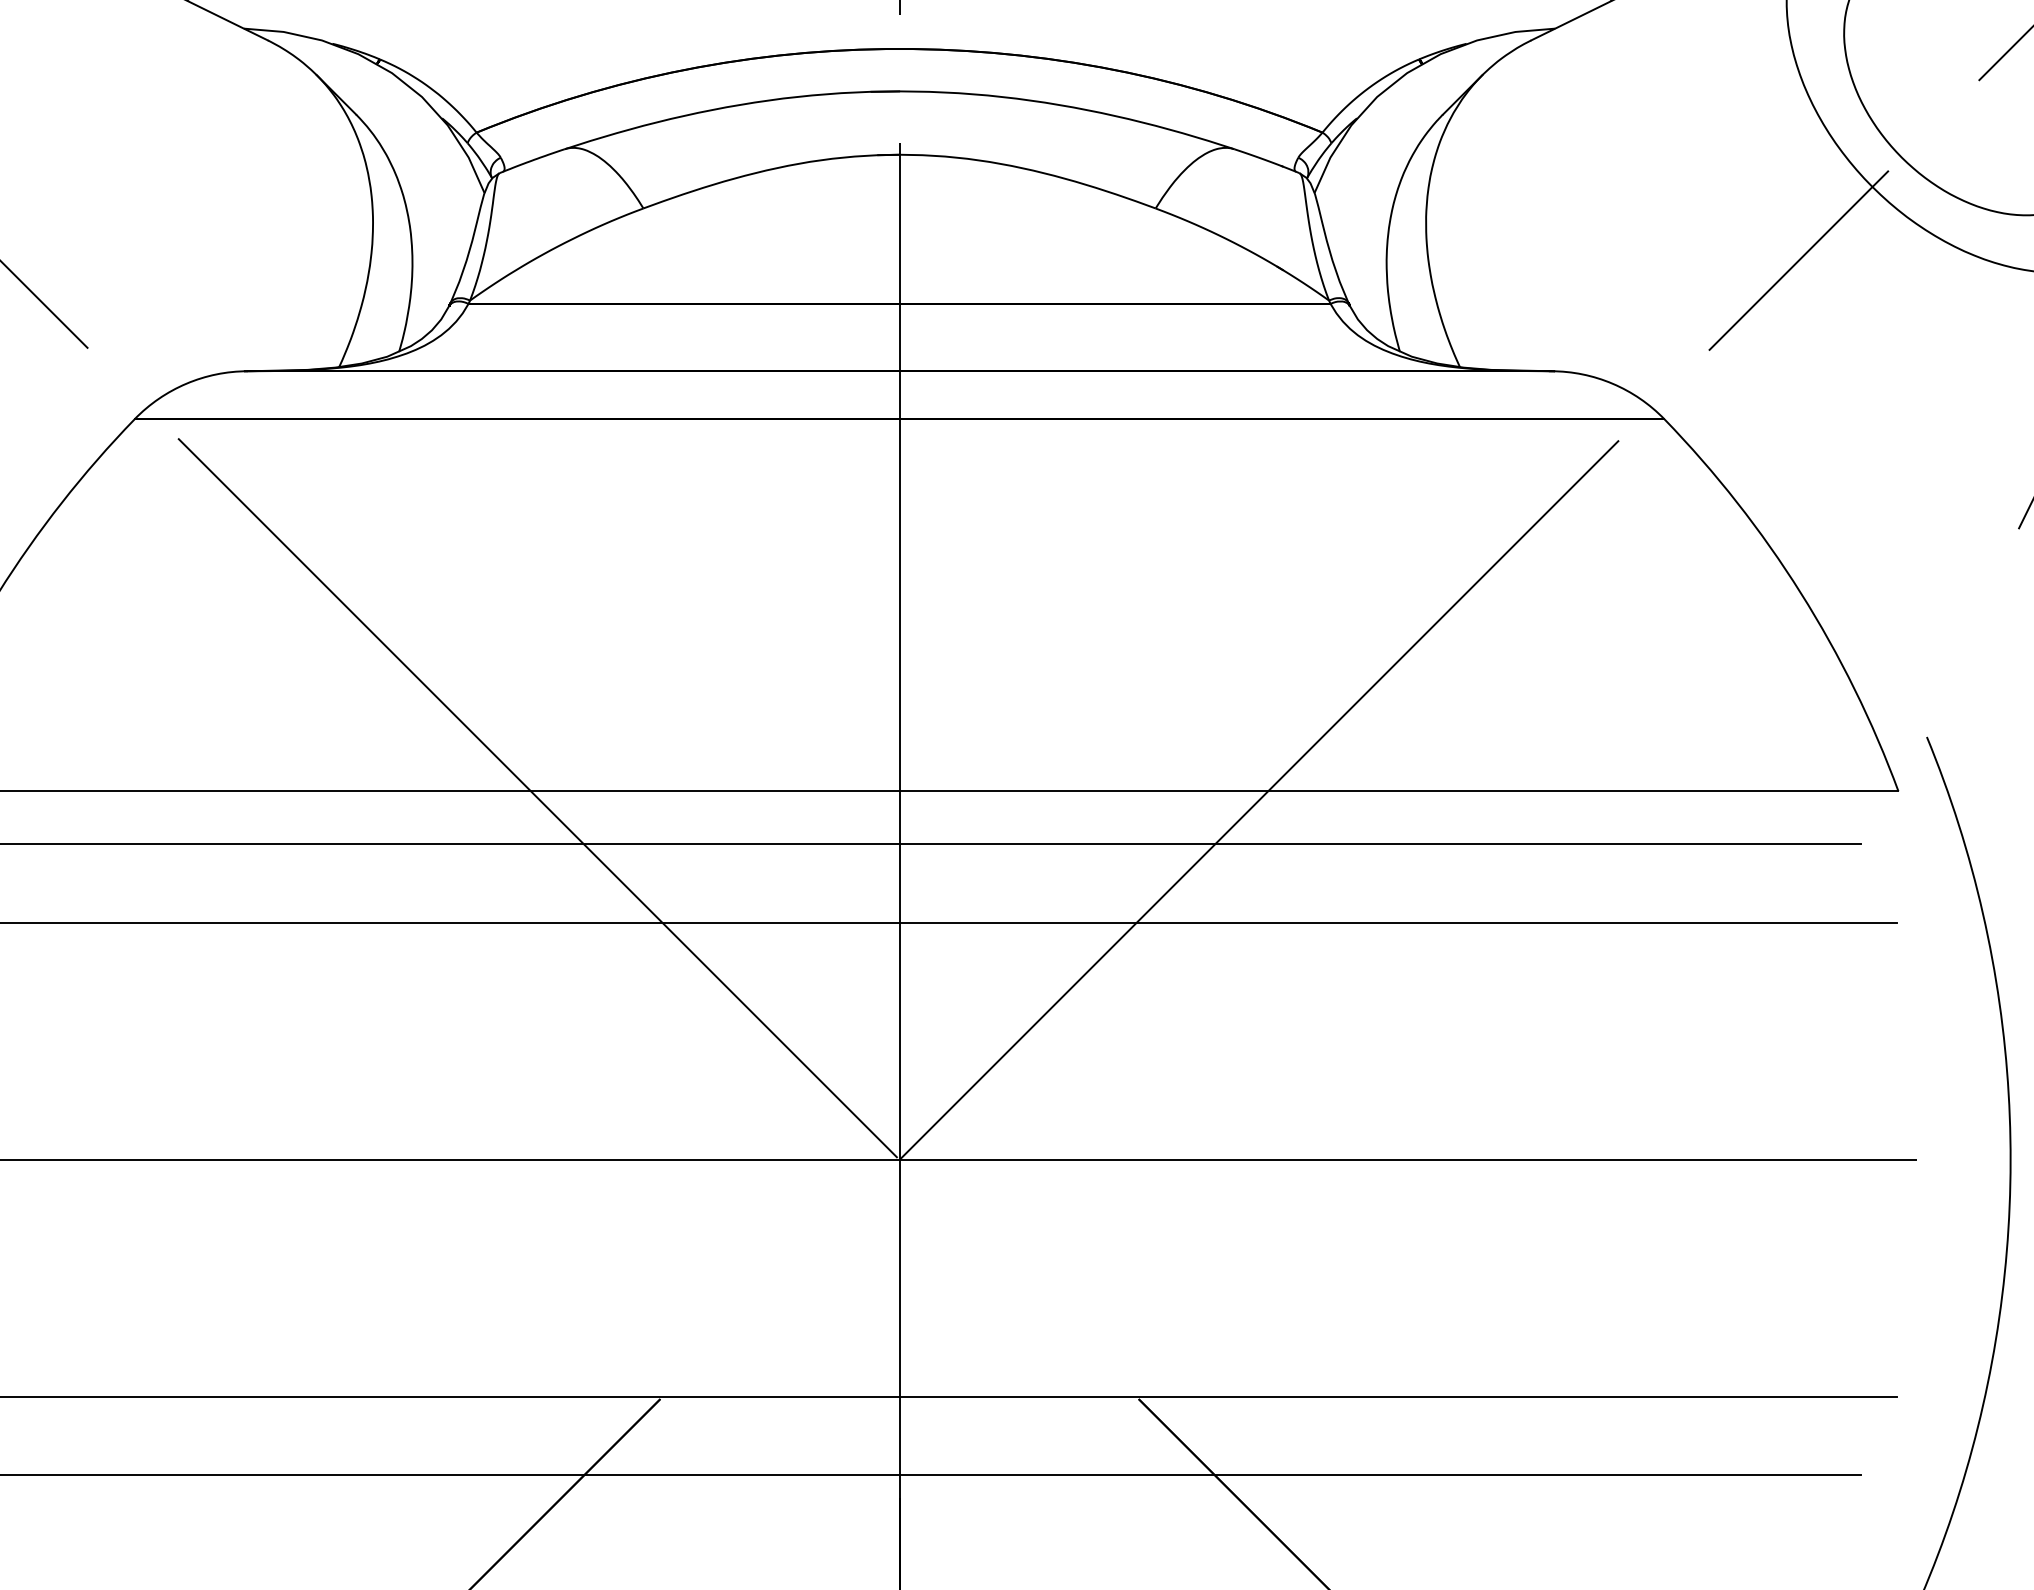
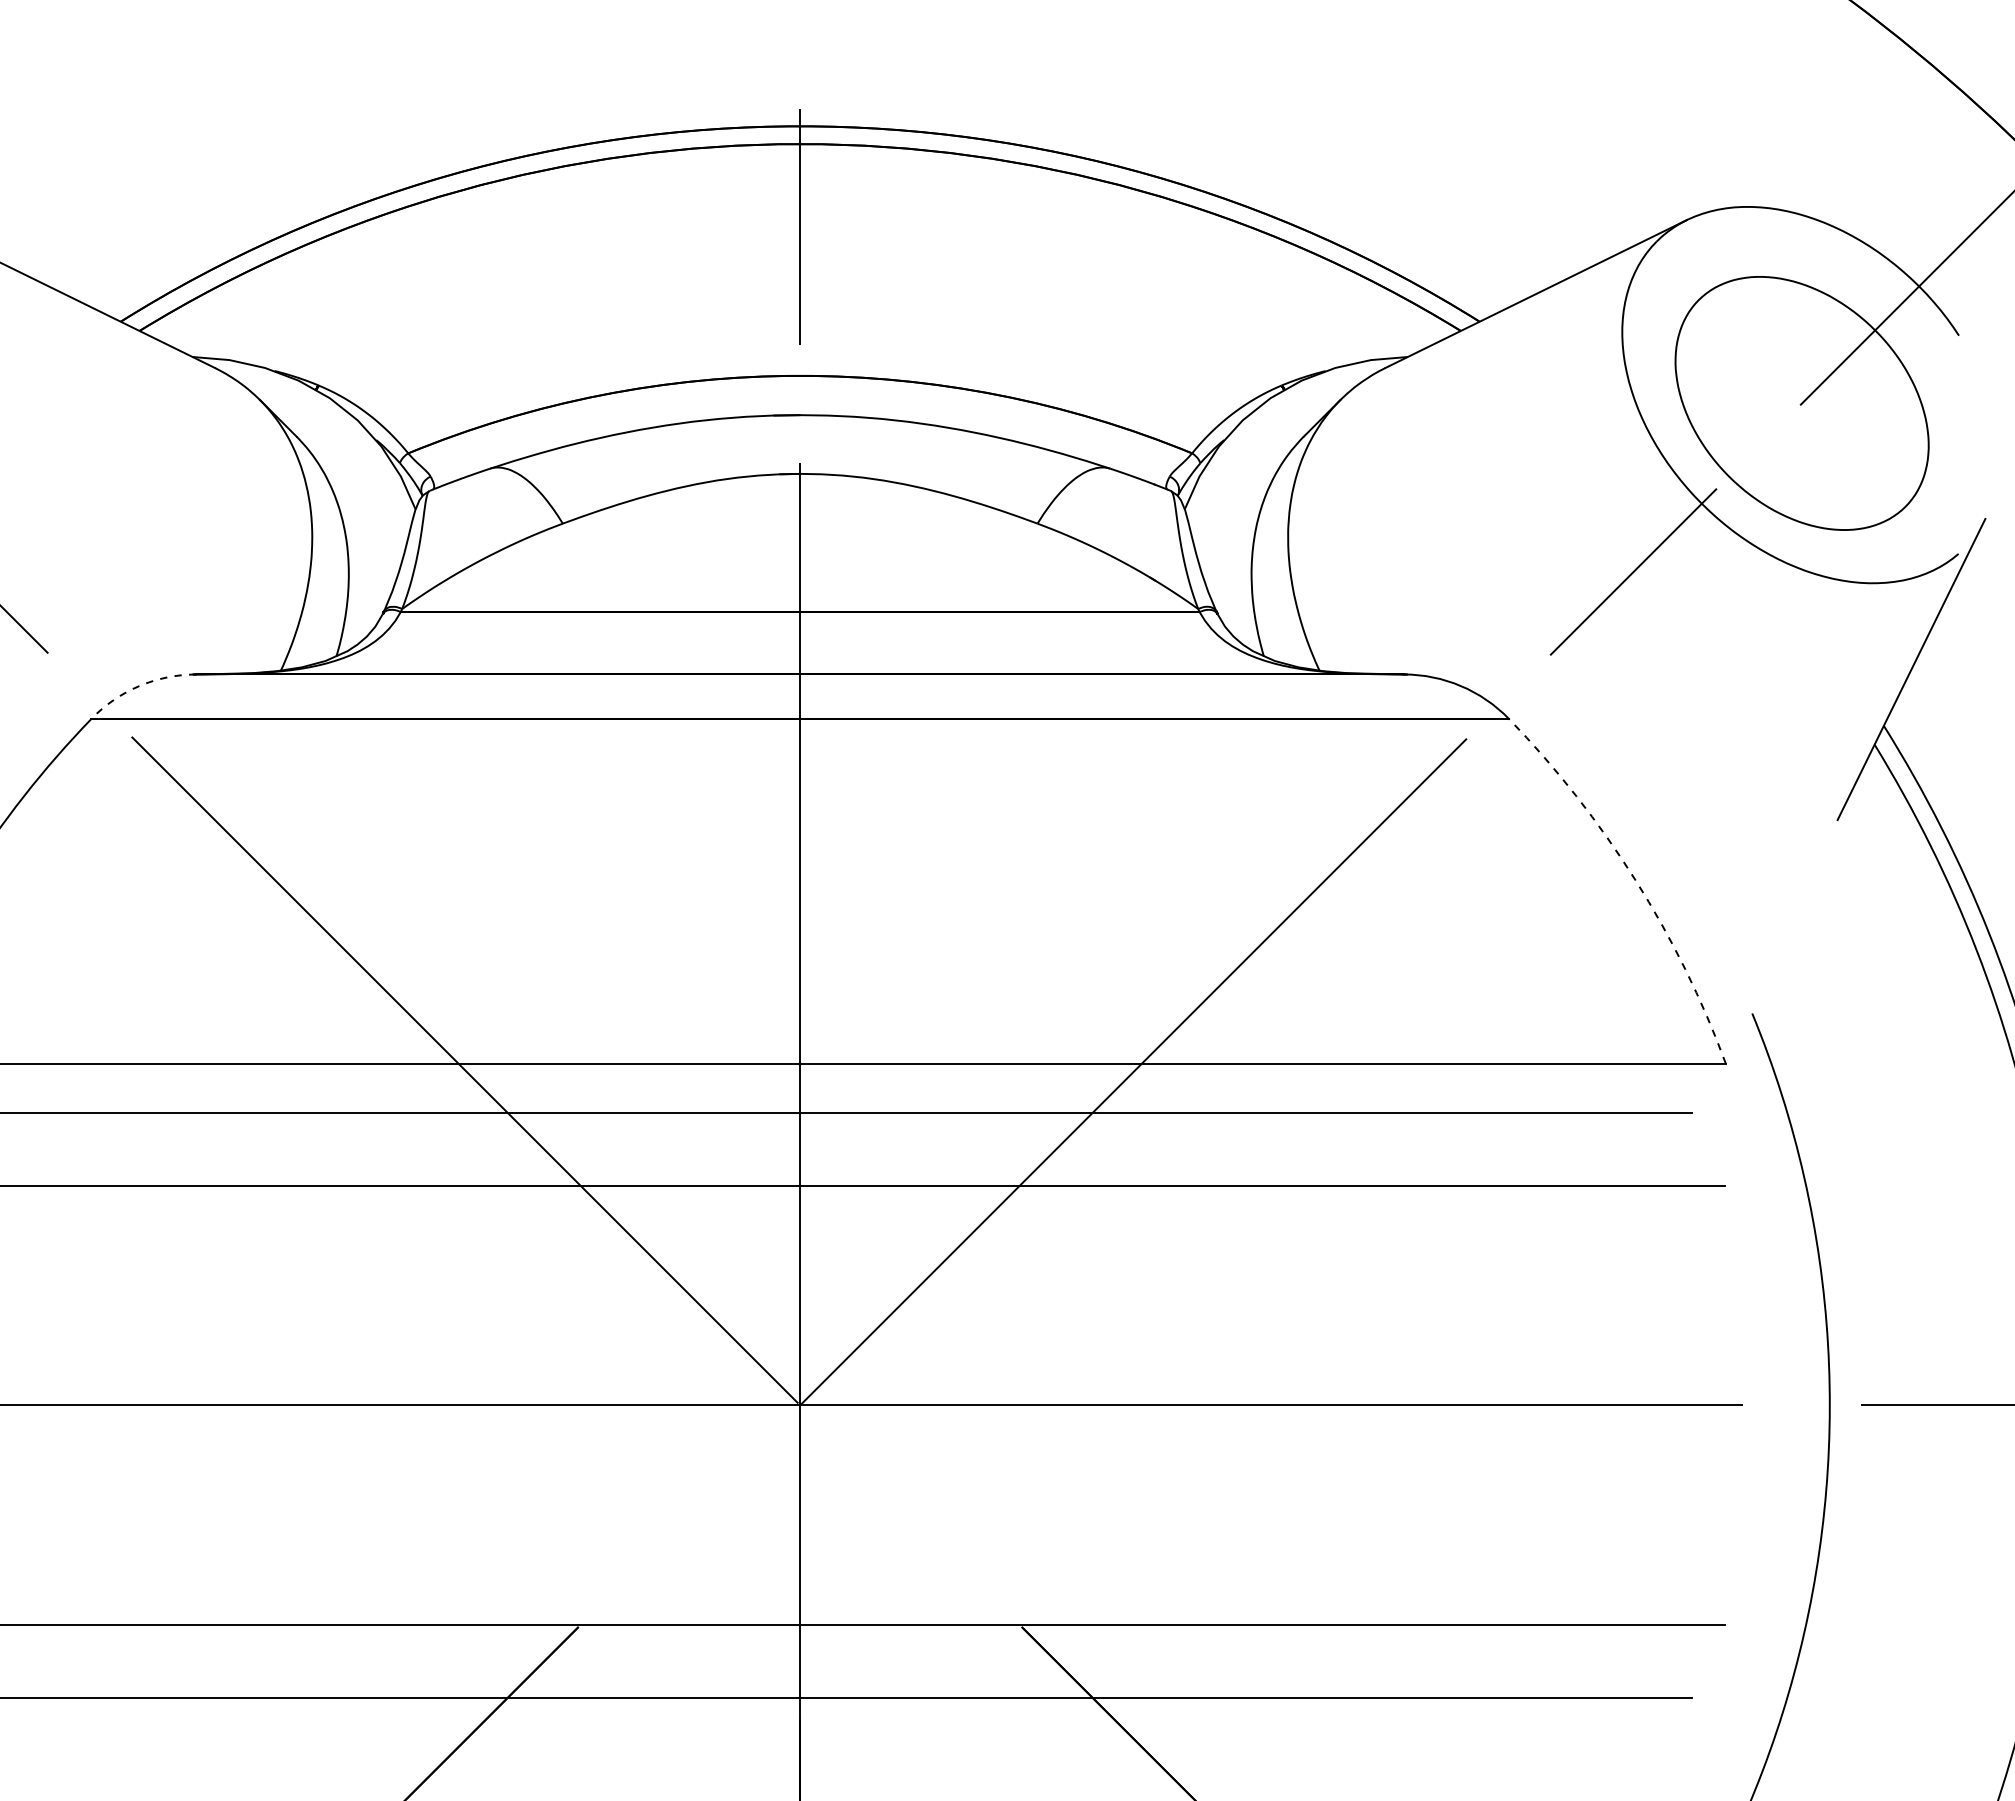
arc: (186, 384) -> (139, 686), solid -> dashed
arc: (1800, 593) -> (1635, 880), solid -> dashed

